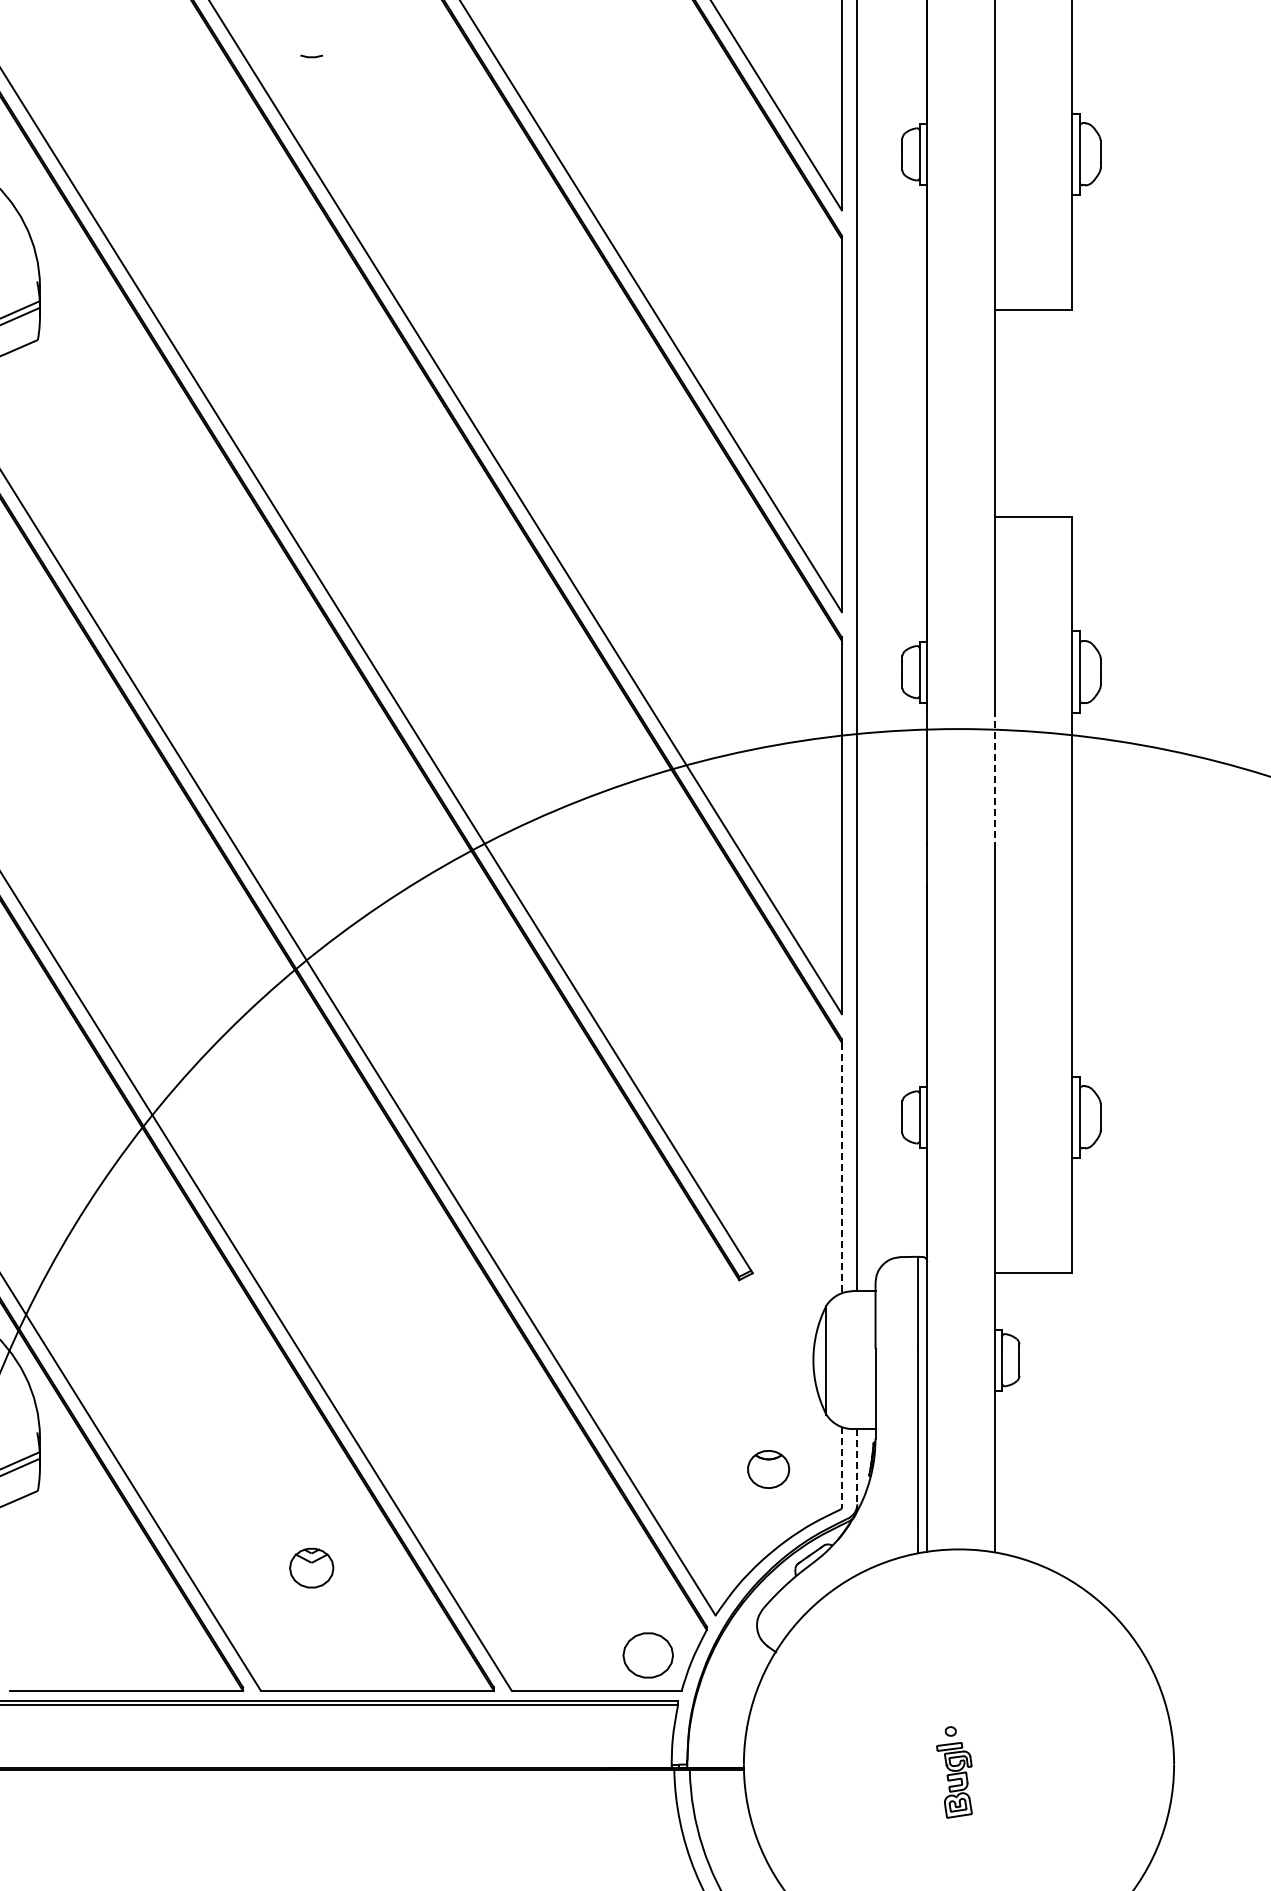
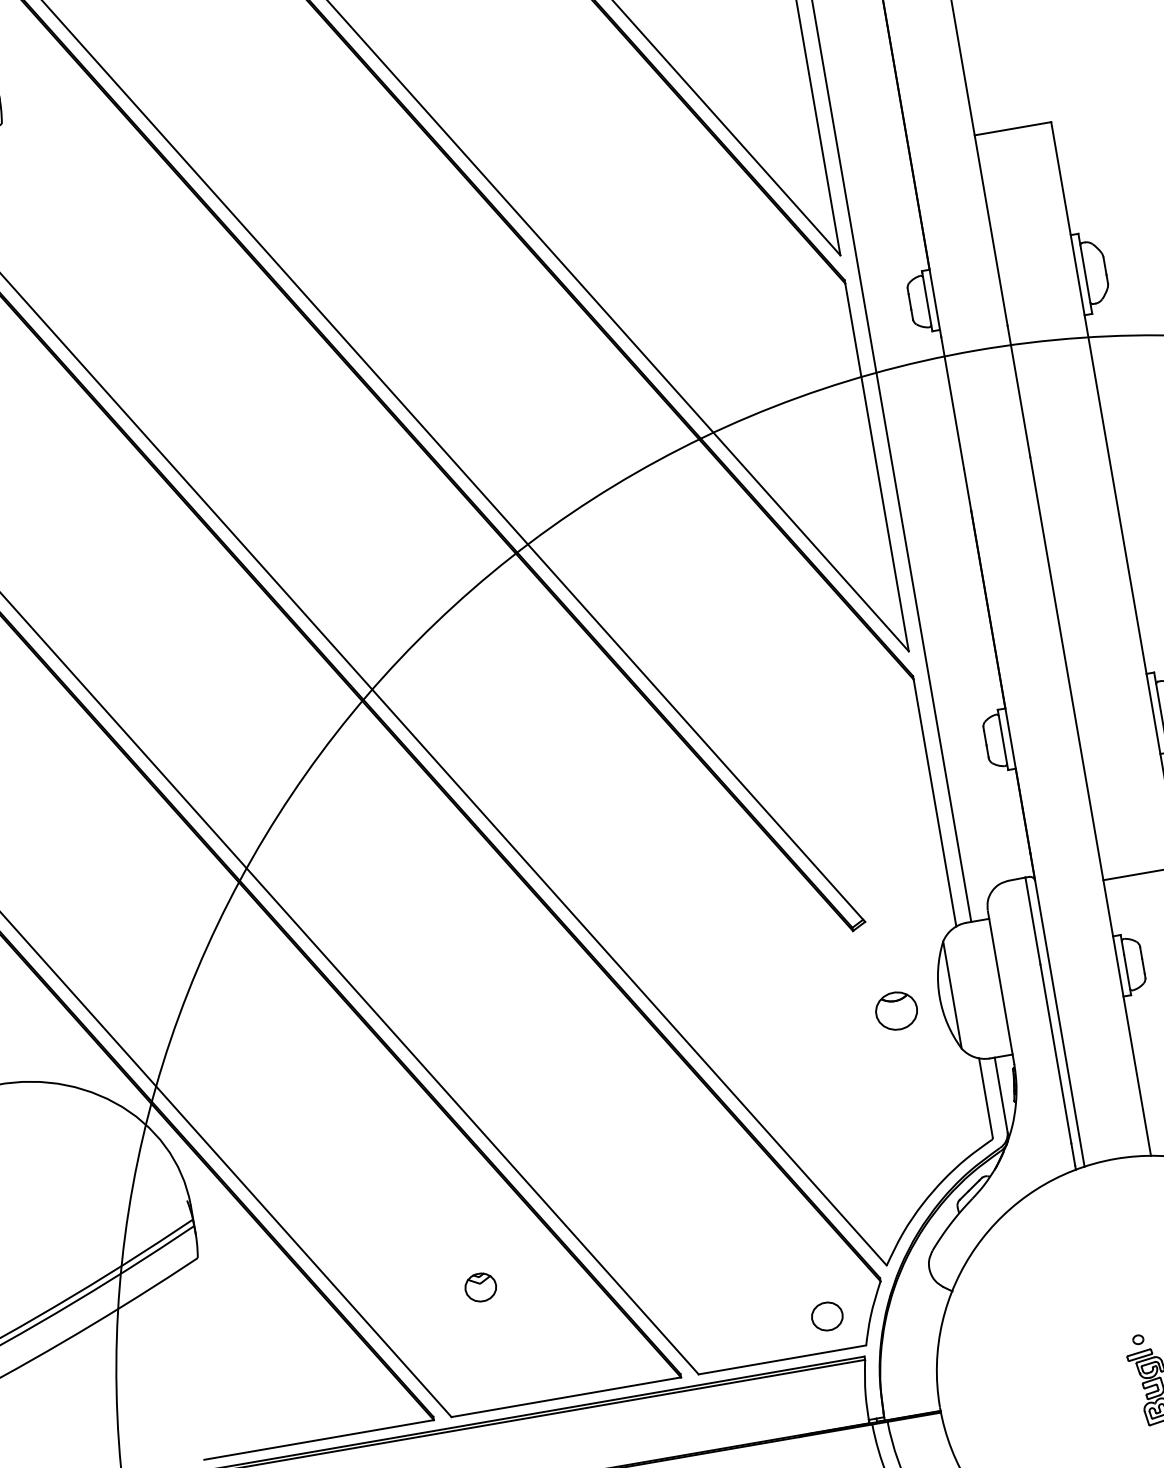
line: (994, 776) -> (1018, 391), dashed -> solid
line: (841, 1168) -> (934, 803), dashed -> solid
line: (841, 1467) -> (985, 1098), dashed -> solid
line: (857, 1468) -> (1001, 1096), dashed -> solid
part: (768, 1469) -> (896, 1011), moved
part: (311, 1567) -> (480, 1286), size x0.71
part: (648, 1655) -> (827, 1316), size x0.62

